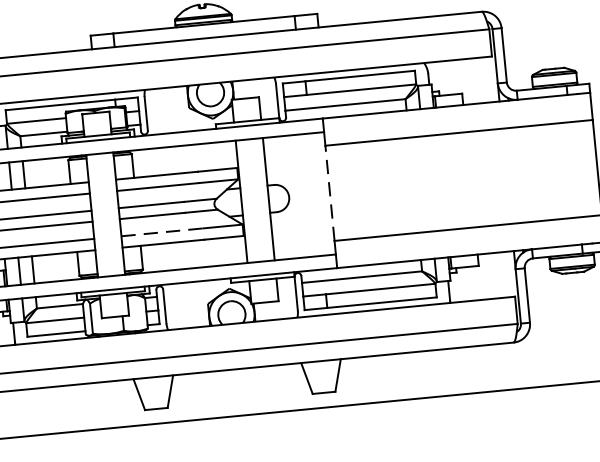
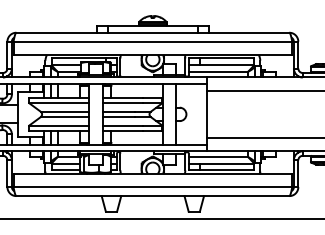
line: (329, 191) -> (206, 113), dashed -> solid
line: (163, 231) -> (123, 125), dashed -> solid

